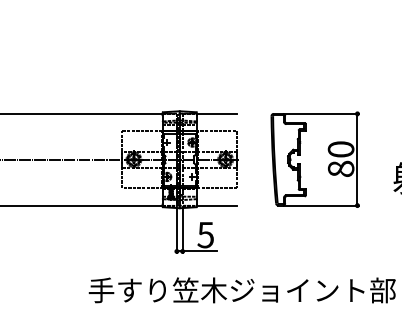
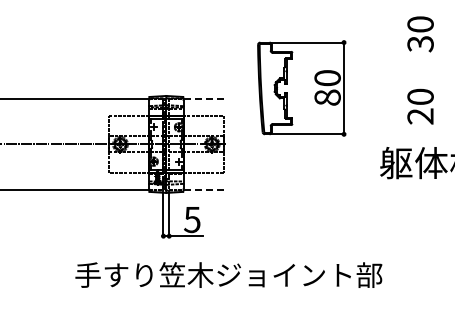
line: (217, 113) -> (204, 98), solid -> dashed
part: (314, 159) -> (301, 88), moved
line: (217, 205) -> (204, 190), solid -> dashed

